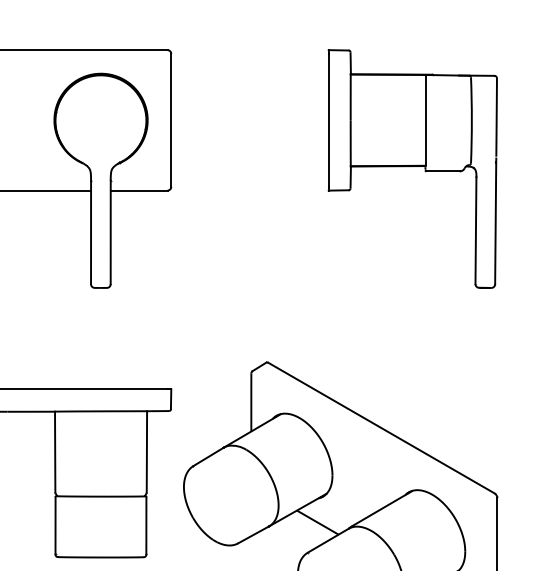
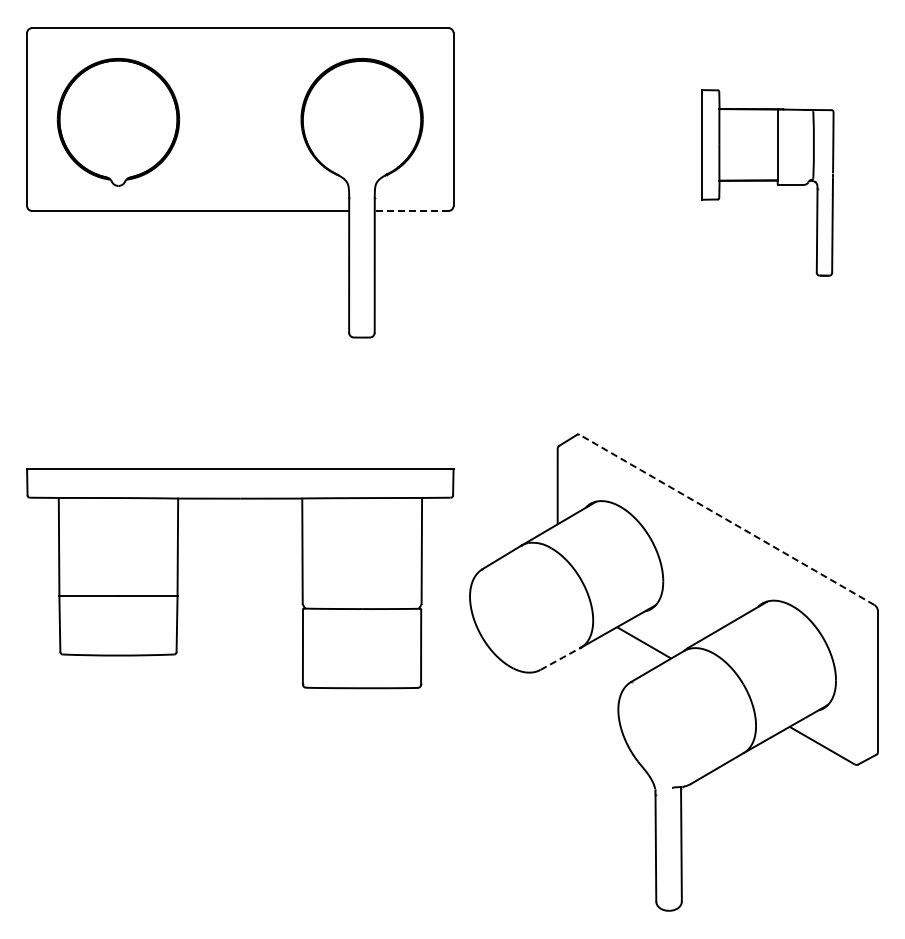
part: (412, 168) -> (767, 182), size x0.6
line: (138, 190) -> (411, 210), solid -> dashed
line: (381, 427) -> (726, 519), solid -> dashed
line: (253, 535) -> (560, 659), solid -> dashed

